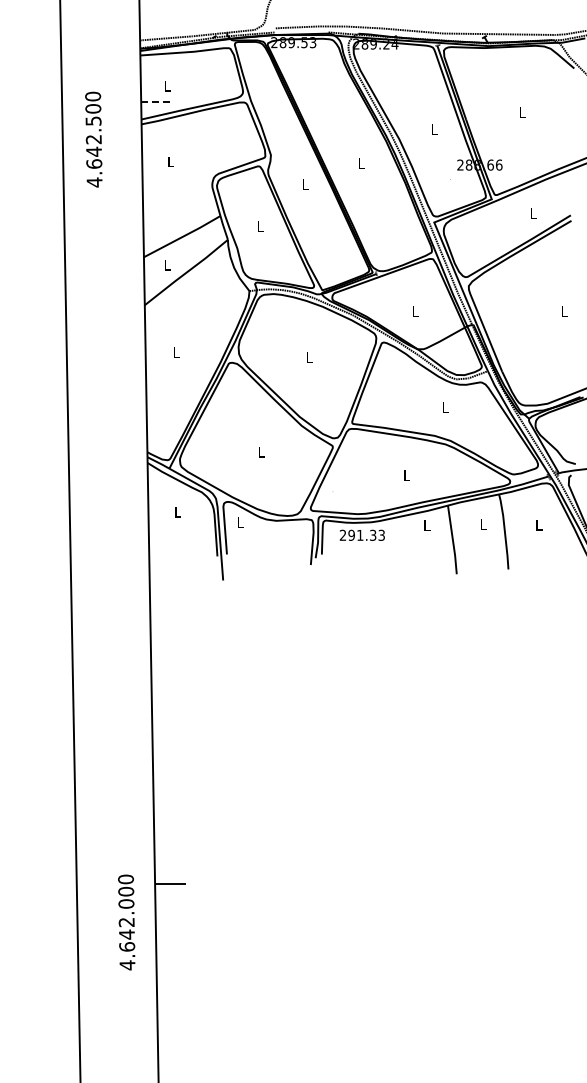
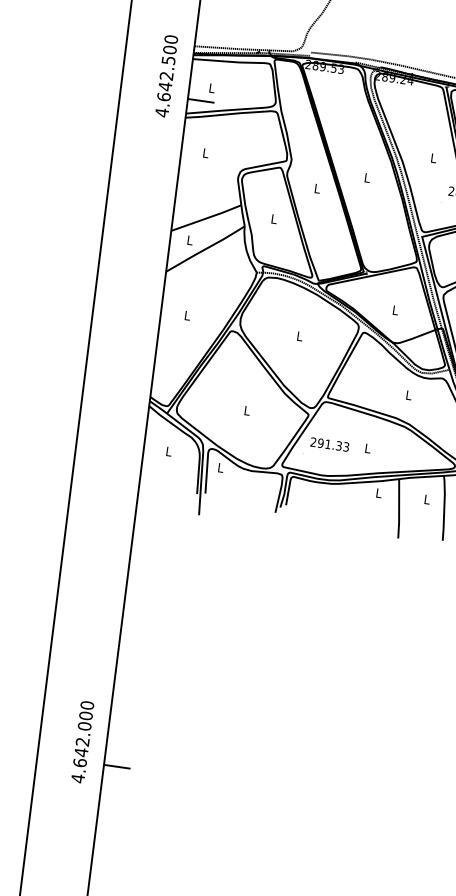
line: (156, 102) -> (200, 100), dashed -> solid
text: (93, 139) -> (166, 76), moved
text: (361, 534) -> (329, 443), moved
text: (126, 922) -> (82, 742), moved

